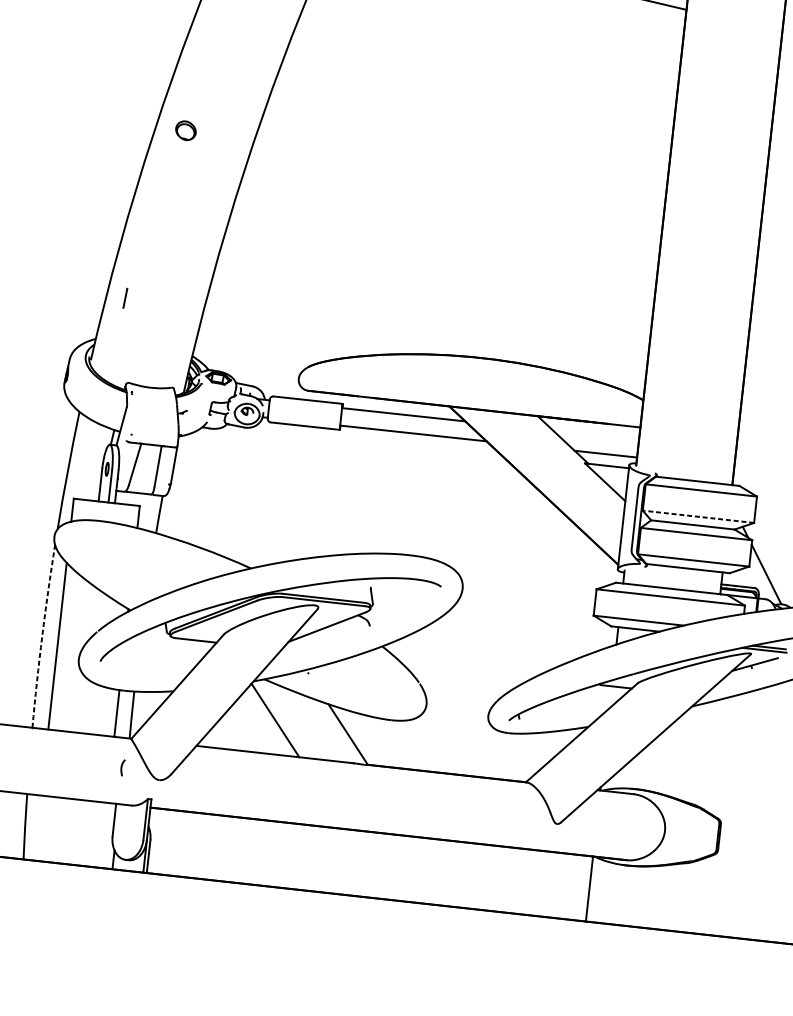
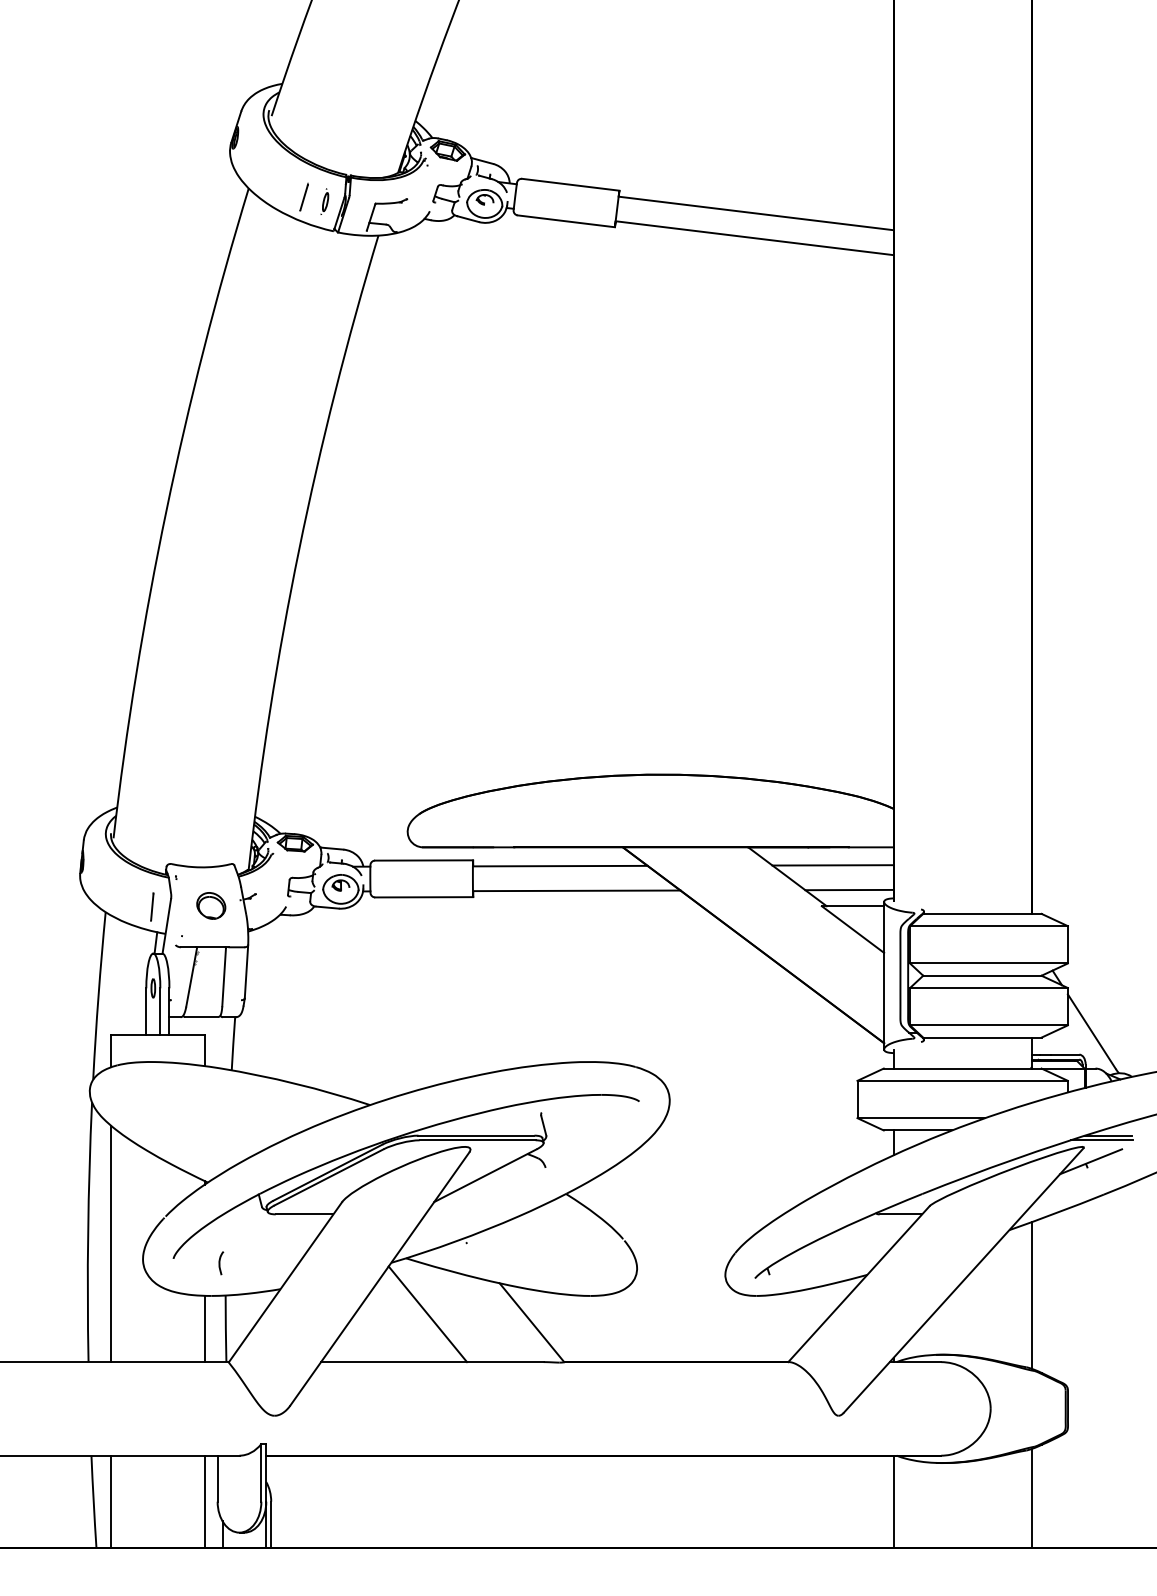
part: (186, 130) -> (211, 905), moved
line: (125, 297) -> (152, 906), moved
line: (595, 435) -> (832, 865), added
line: (698, 516) -> (988, 963), dashed -> solid
line: (42, 636) -> (88, 1232), dashed -> solid
line: (702, 754) -> (1031, 1295), added
curve: (122, 767) -> (220, 1263), moved
line: (37, 827) -> (111, 1501), added
line: (103, 835) -> (204, 1501), added
line: (686, 897) -> (1031, 1498), added

